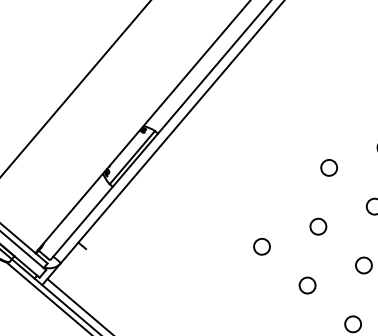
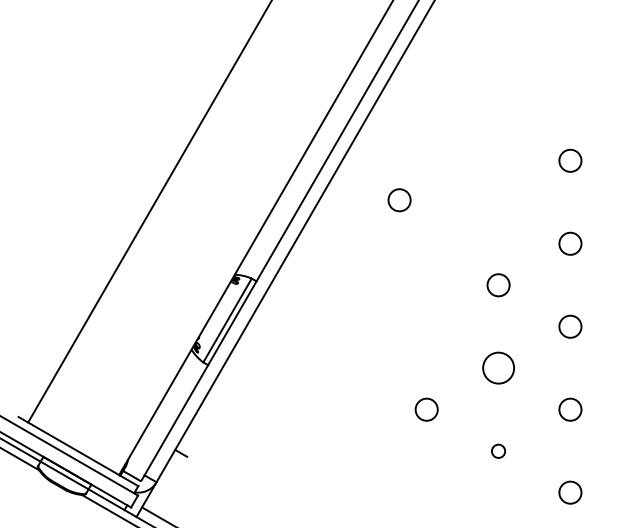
circle: (269, 94) -> (399, 200), added
circle: (318, 226) -> (498, 368), size x1.4
circle: (307, 285) -> (498, 451), size x0.6

